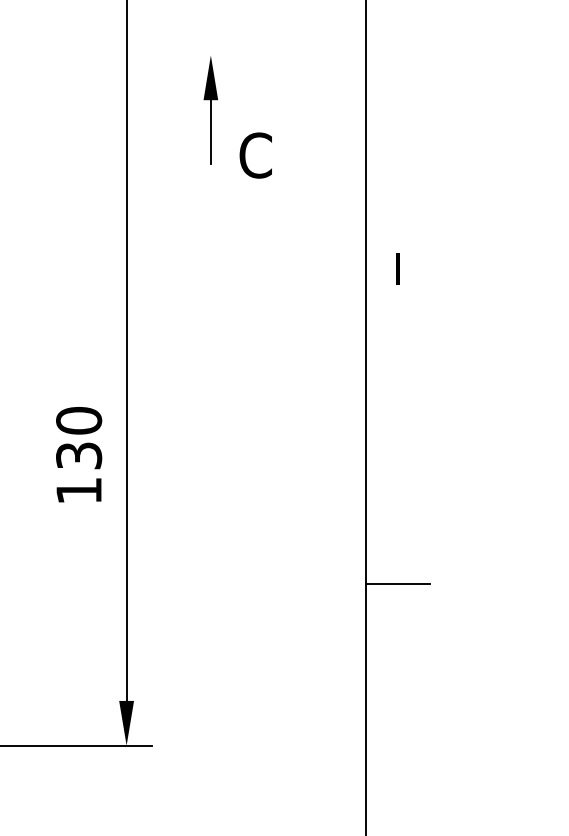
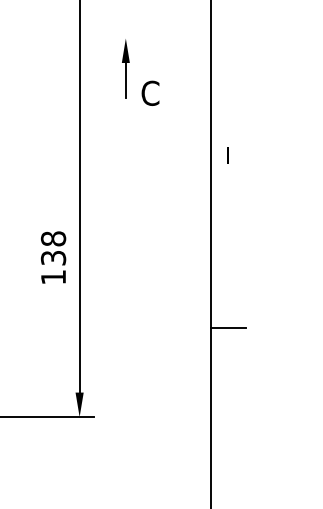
text: (78, 420) -> (53, 238), 130 -> 138

